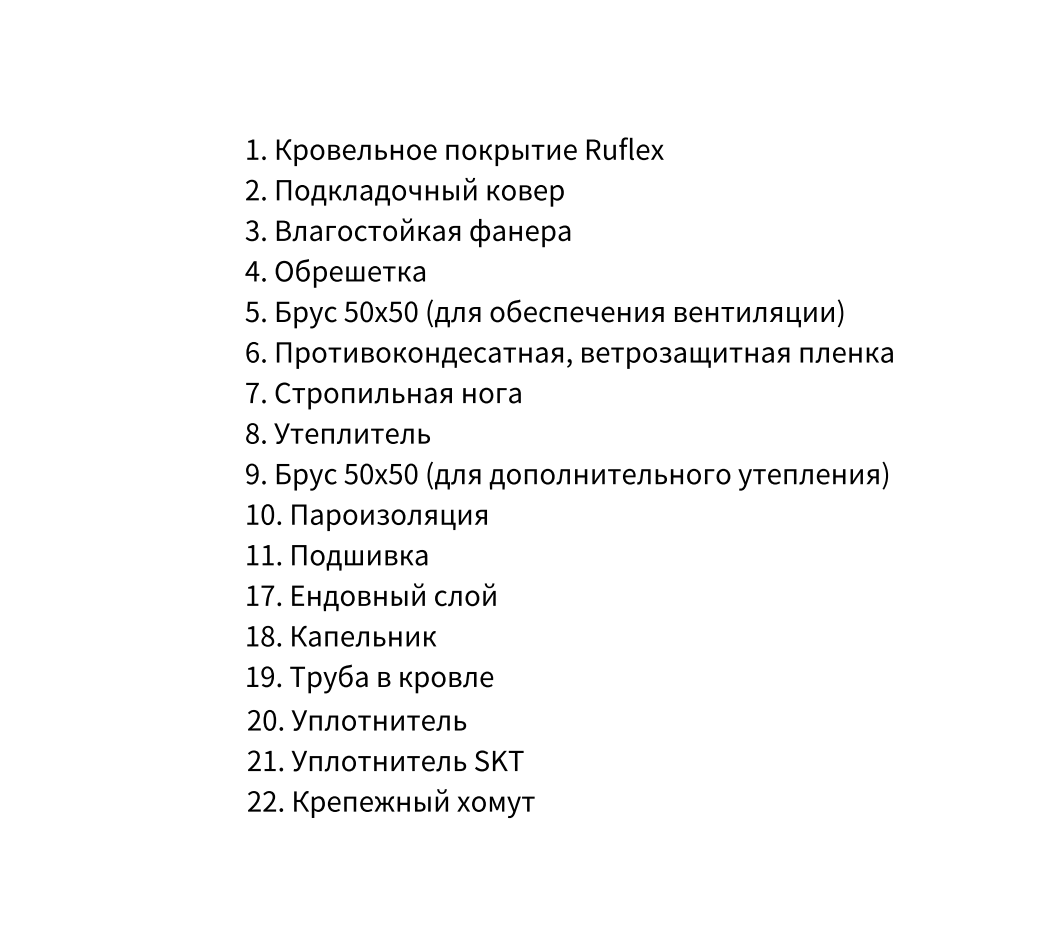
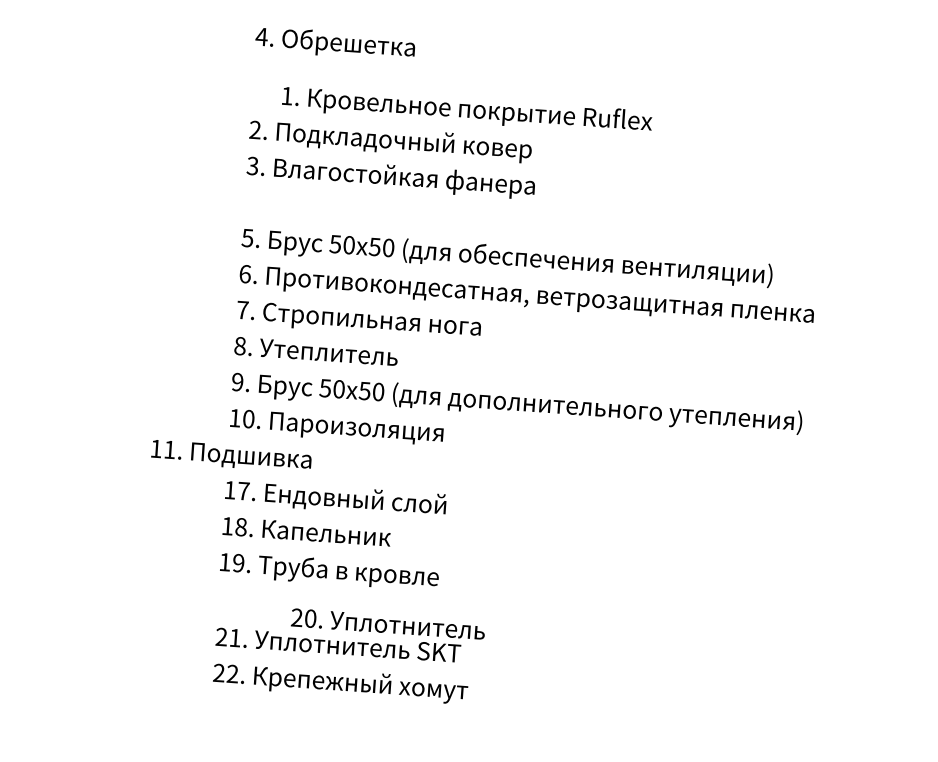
text: (455, 151) -> (467, 110), moved
text: (334, 273) -> (334, 43), moved
text: (337, 557) -> (231, 456), moved
text: (357, 720) -> (388, 624), moved

